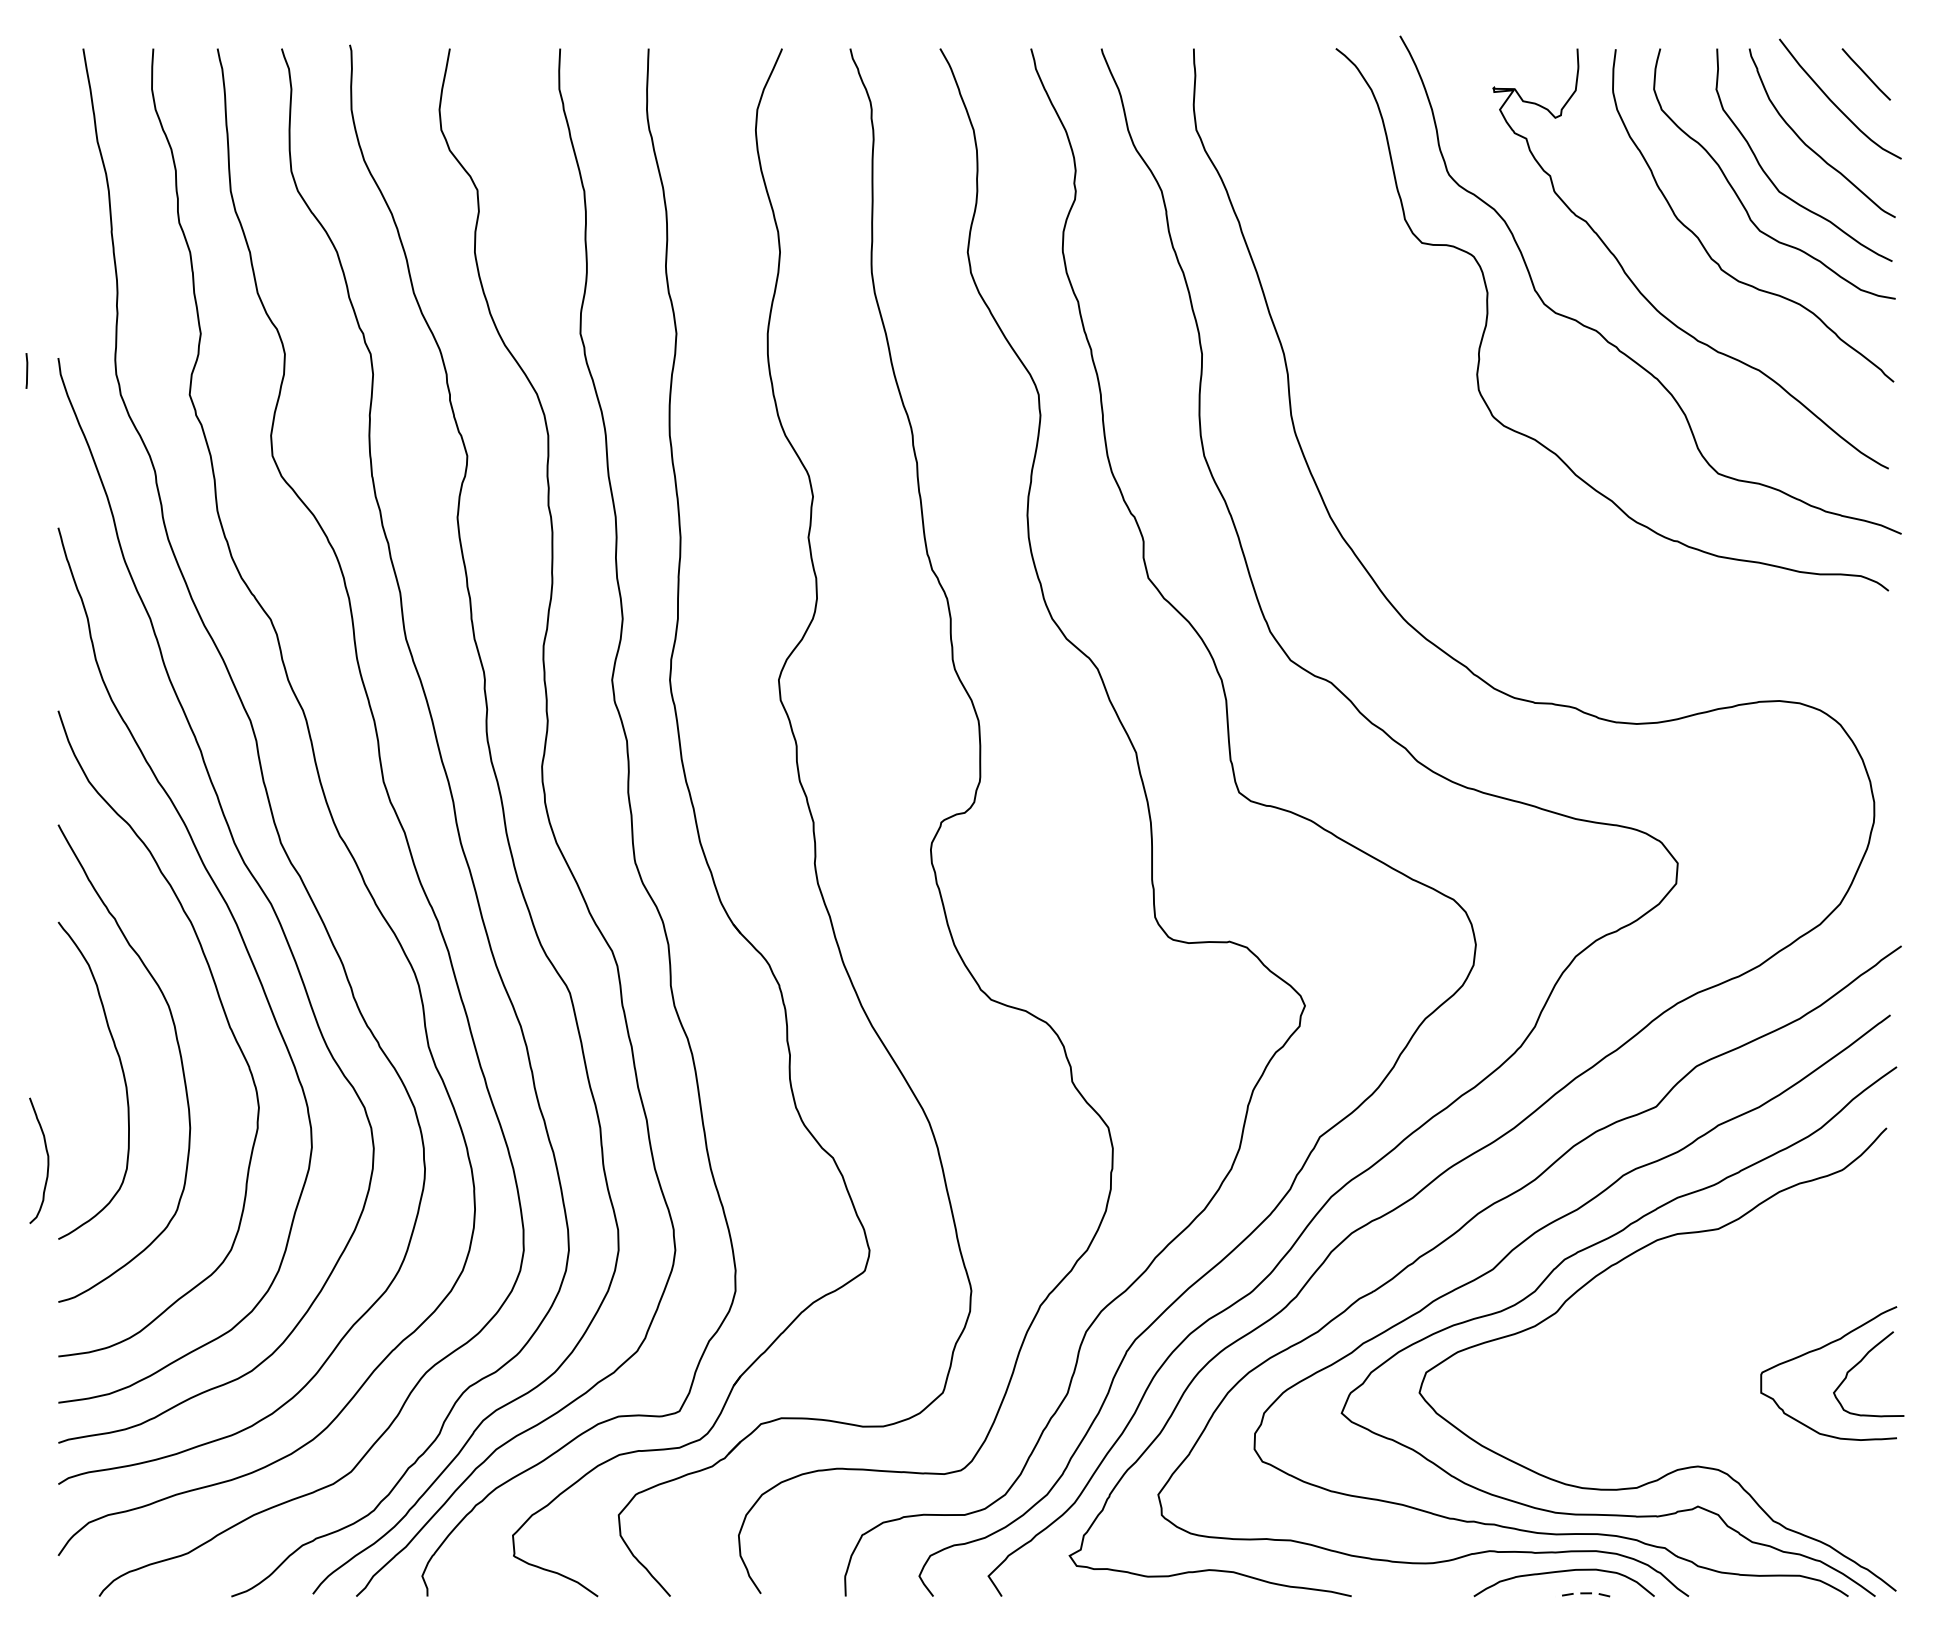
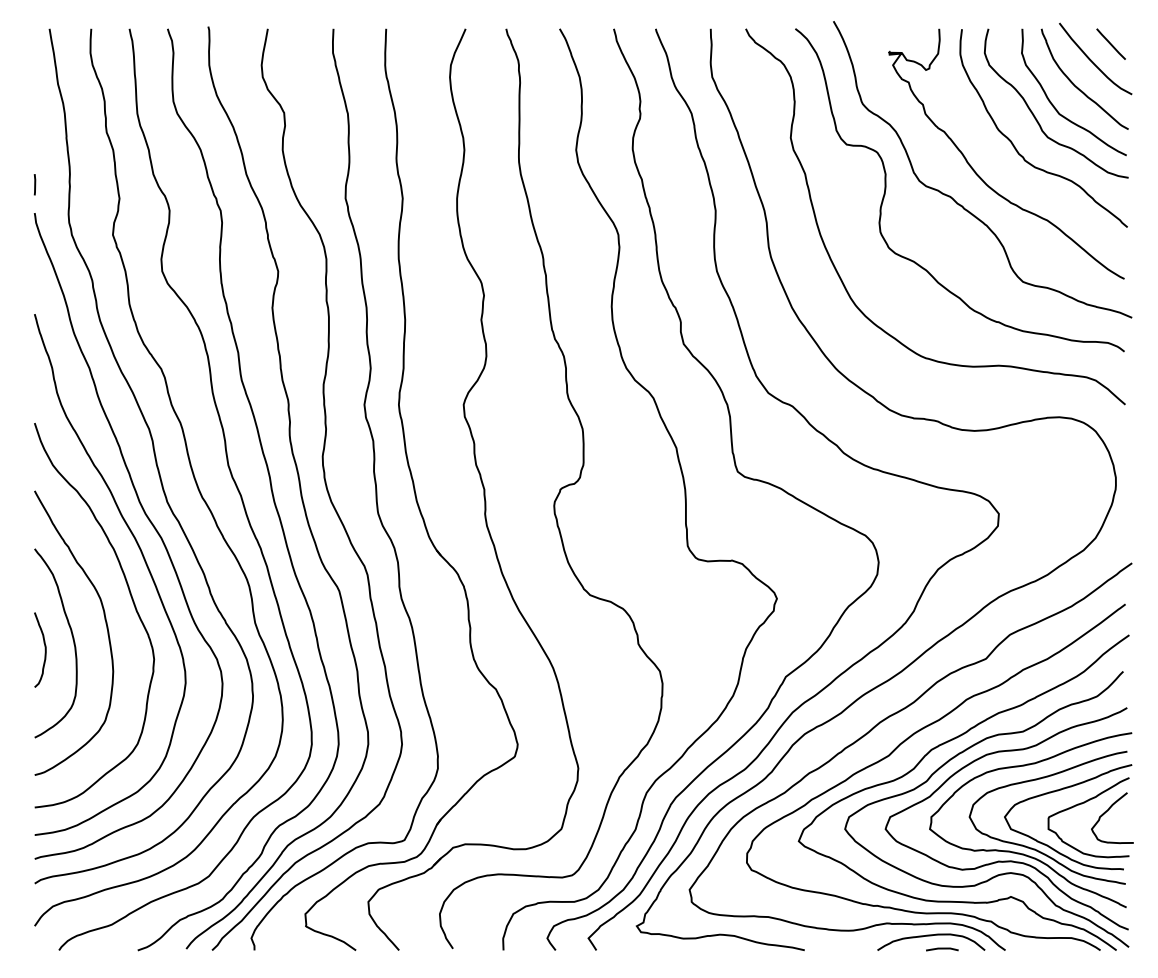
line: (26, 370) -> (34, 184), moved
curve: (1403, 447) -> (835, 266), added
curve: (46, 1159) -> (44, 649), moved
part: (1693, 1374) -> (1008, 818), added
line: (1581, 1593) -> (941, 948), dashed -> solid

